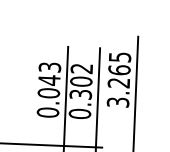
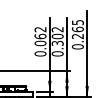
text: (49, 74) -> (40, 33), 0.043 -> 0.062
text: (117, 101) -> (77, 46), 3.265 -> 0.265

